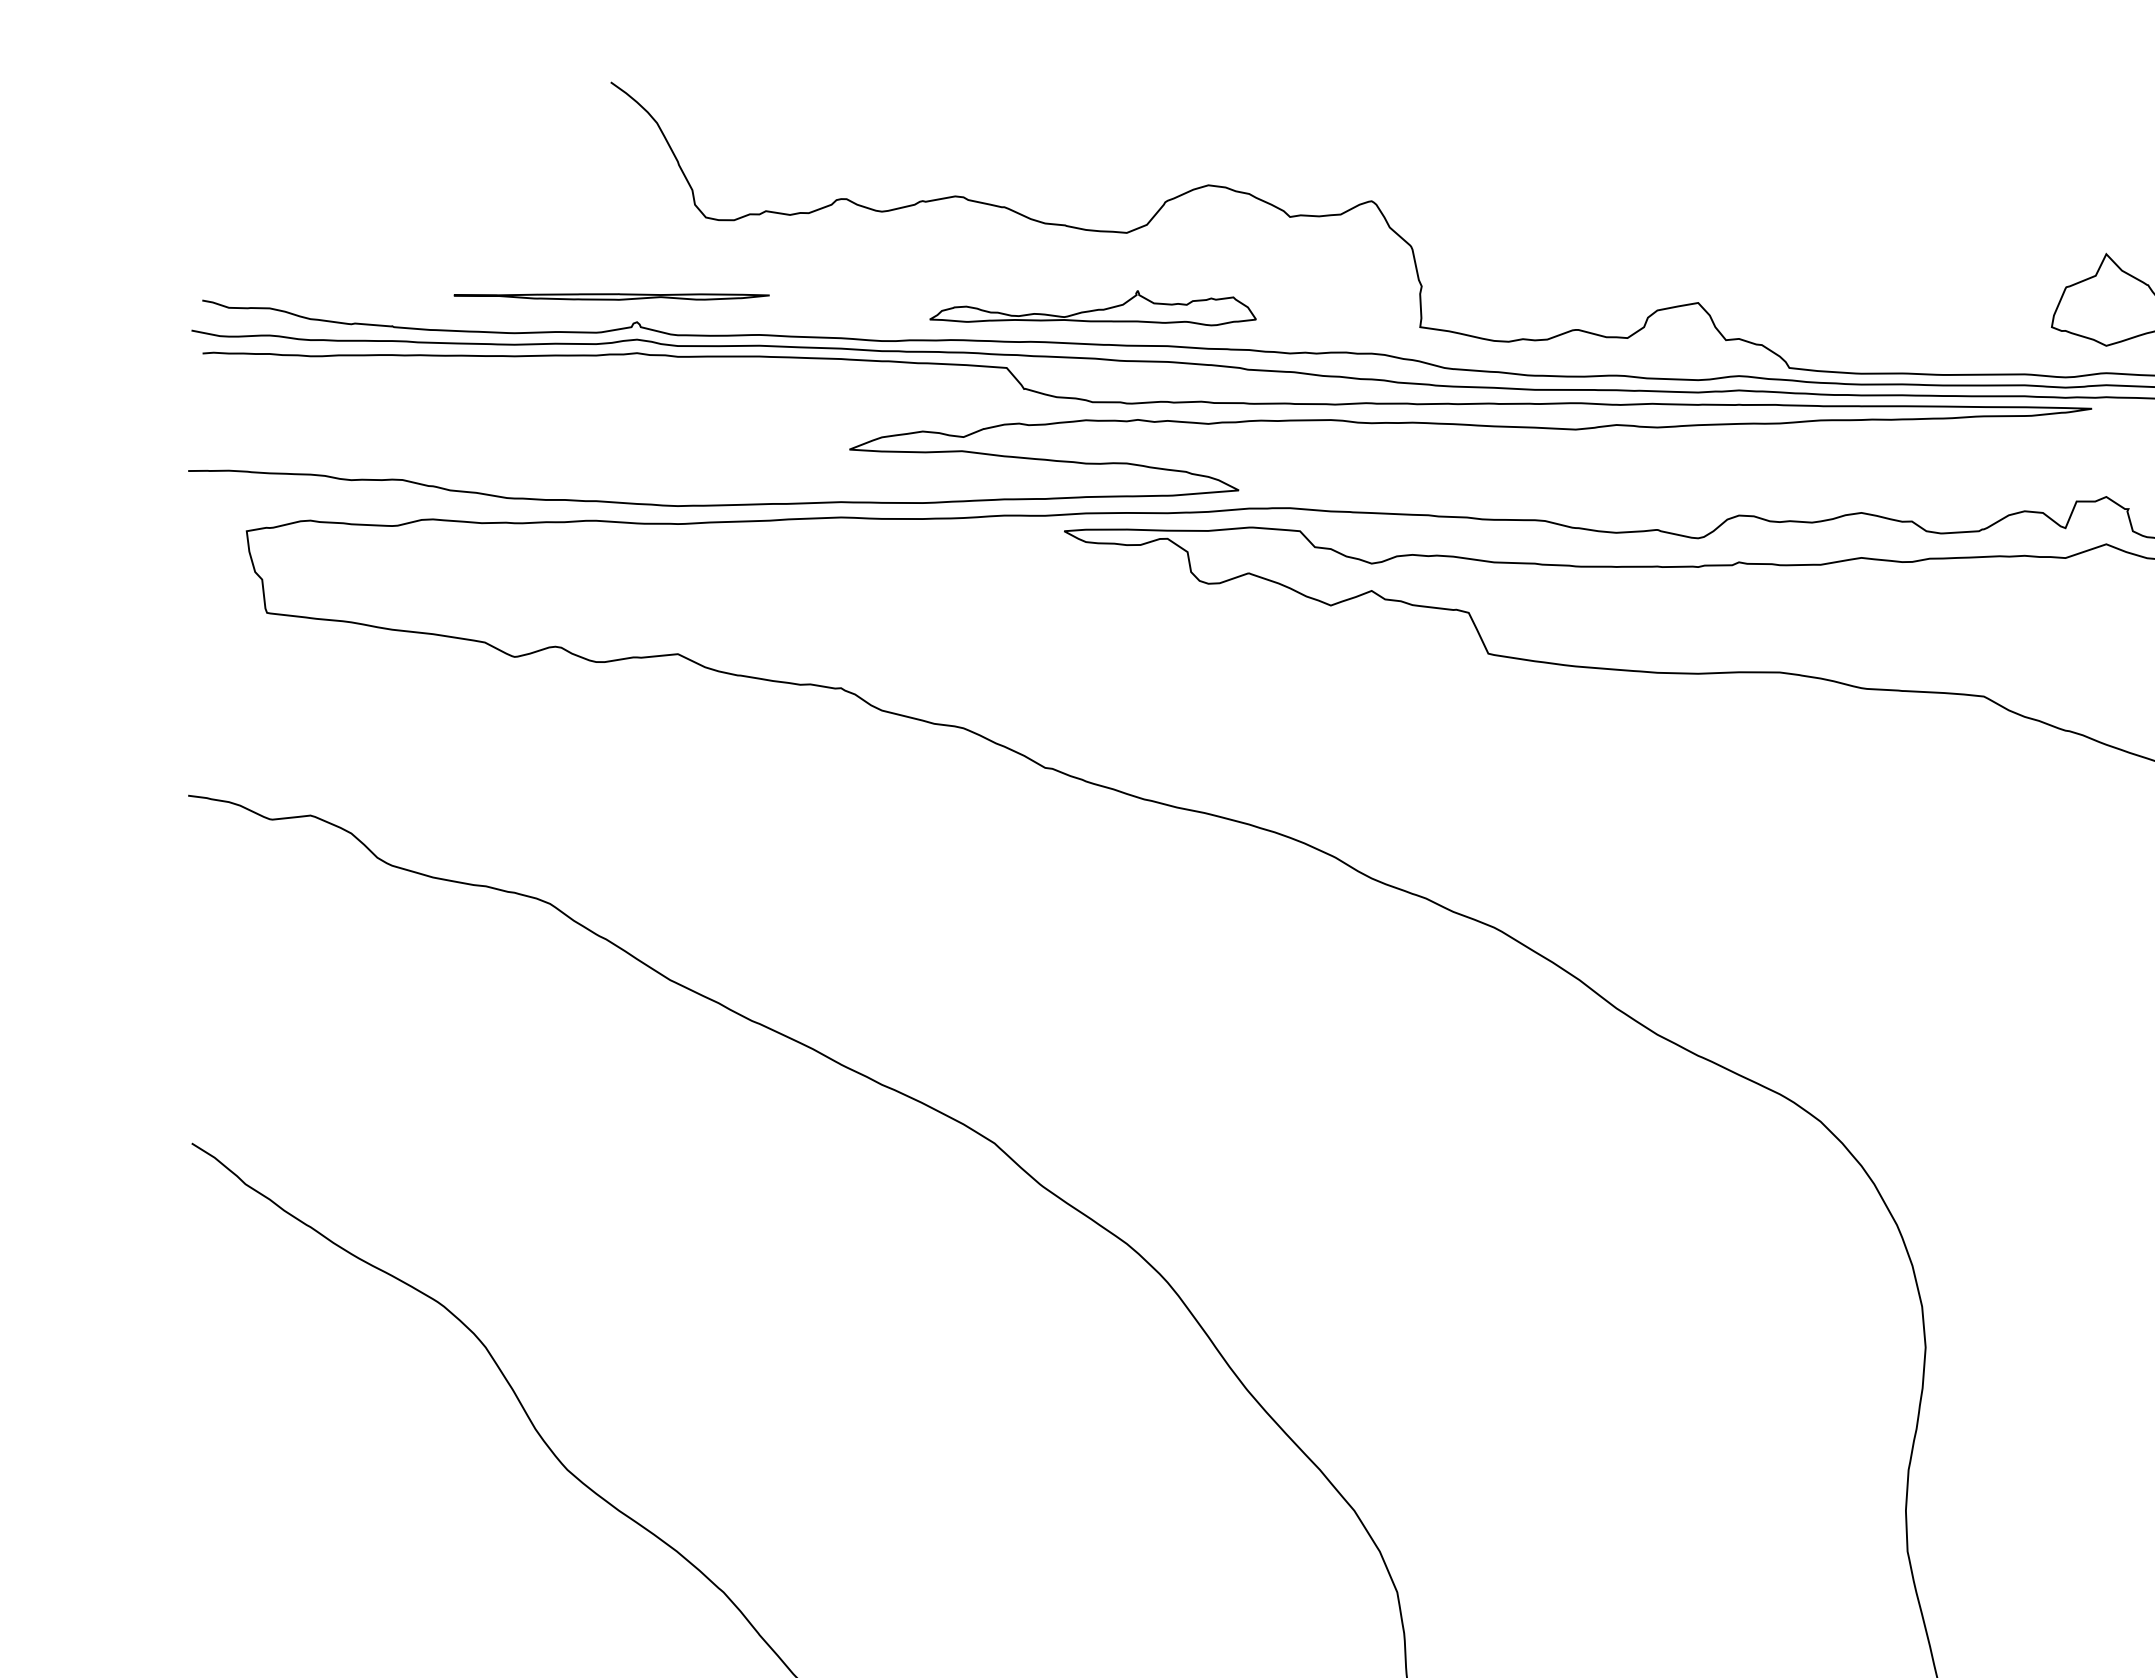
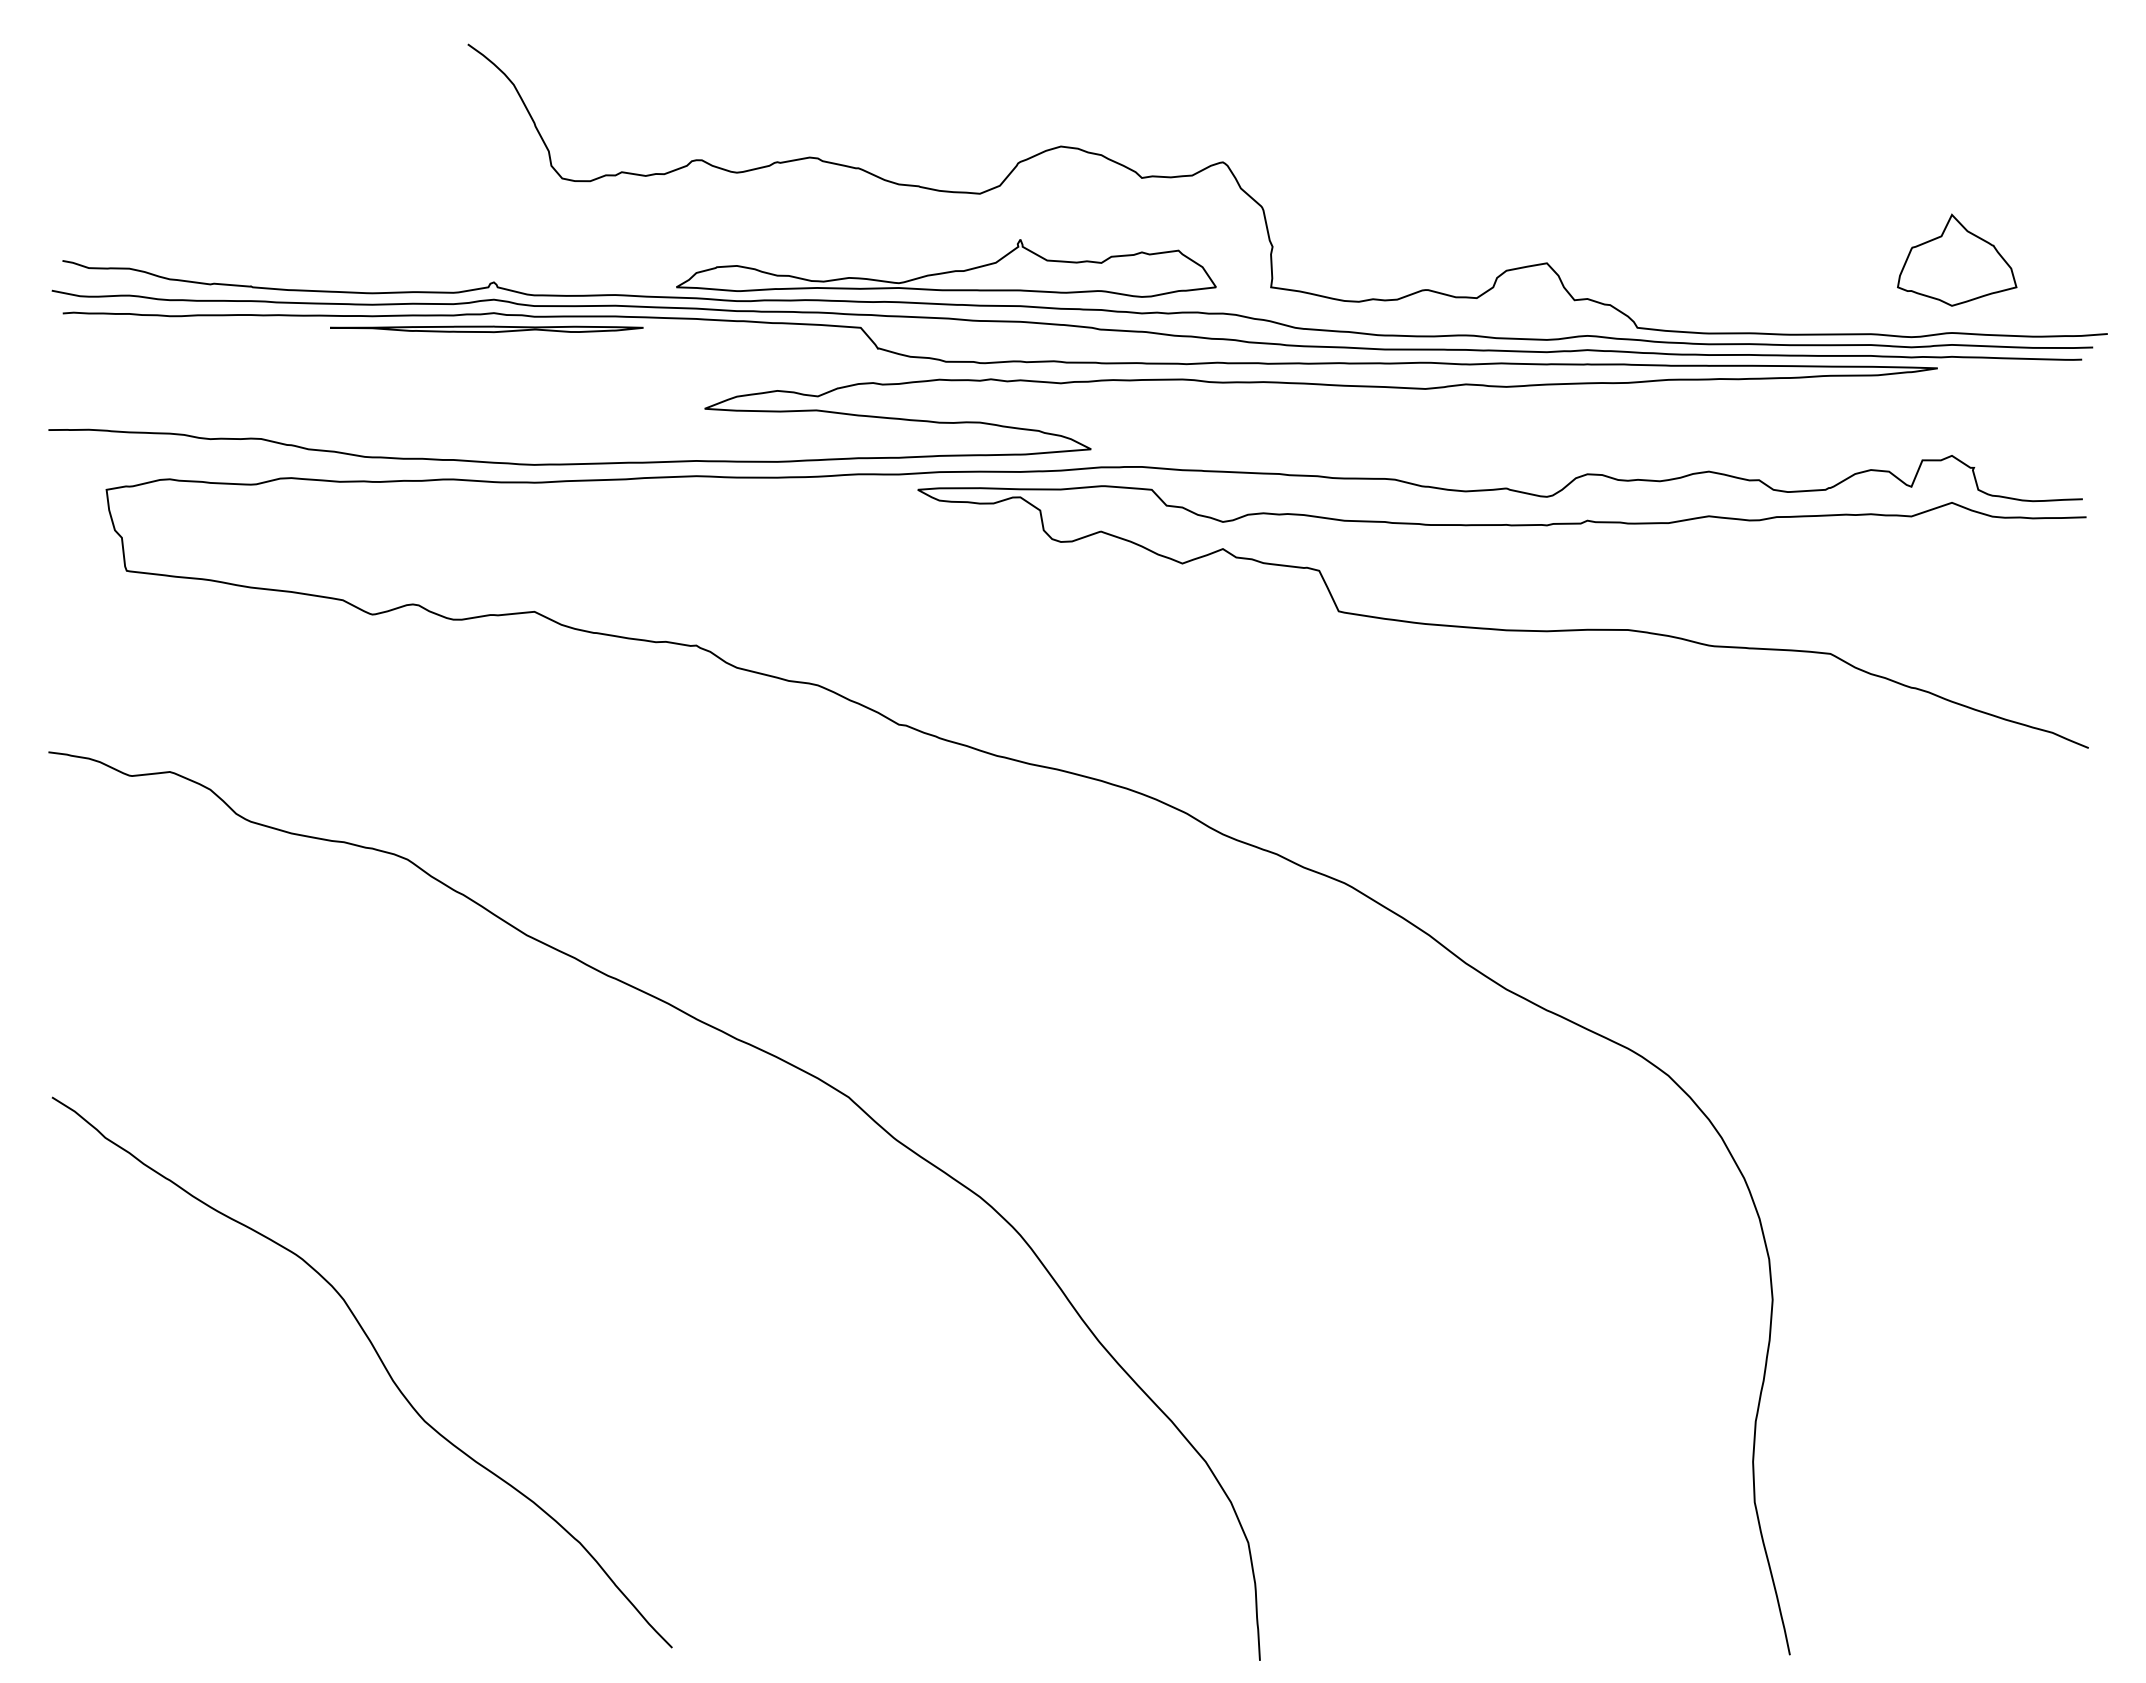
part: (611, 297) -> (486, 329), moved
part: (1093, 308) -> (946, 268), size x1.67

